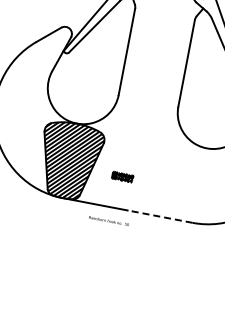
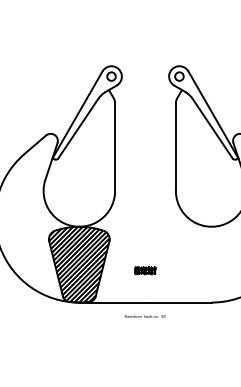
part: (122, 176) -> (145, 270), moved
line: (160, 216) -> (178, 302), dashed -> solid
text: (109, 221) -> (145, 316), moved

